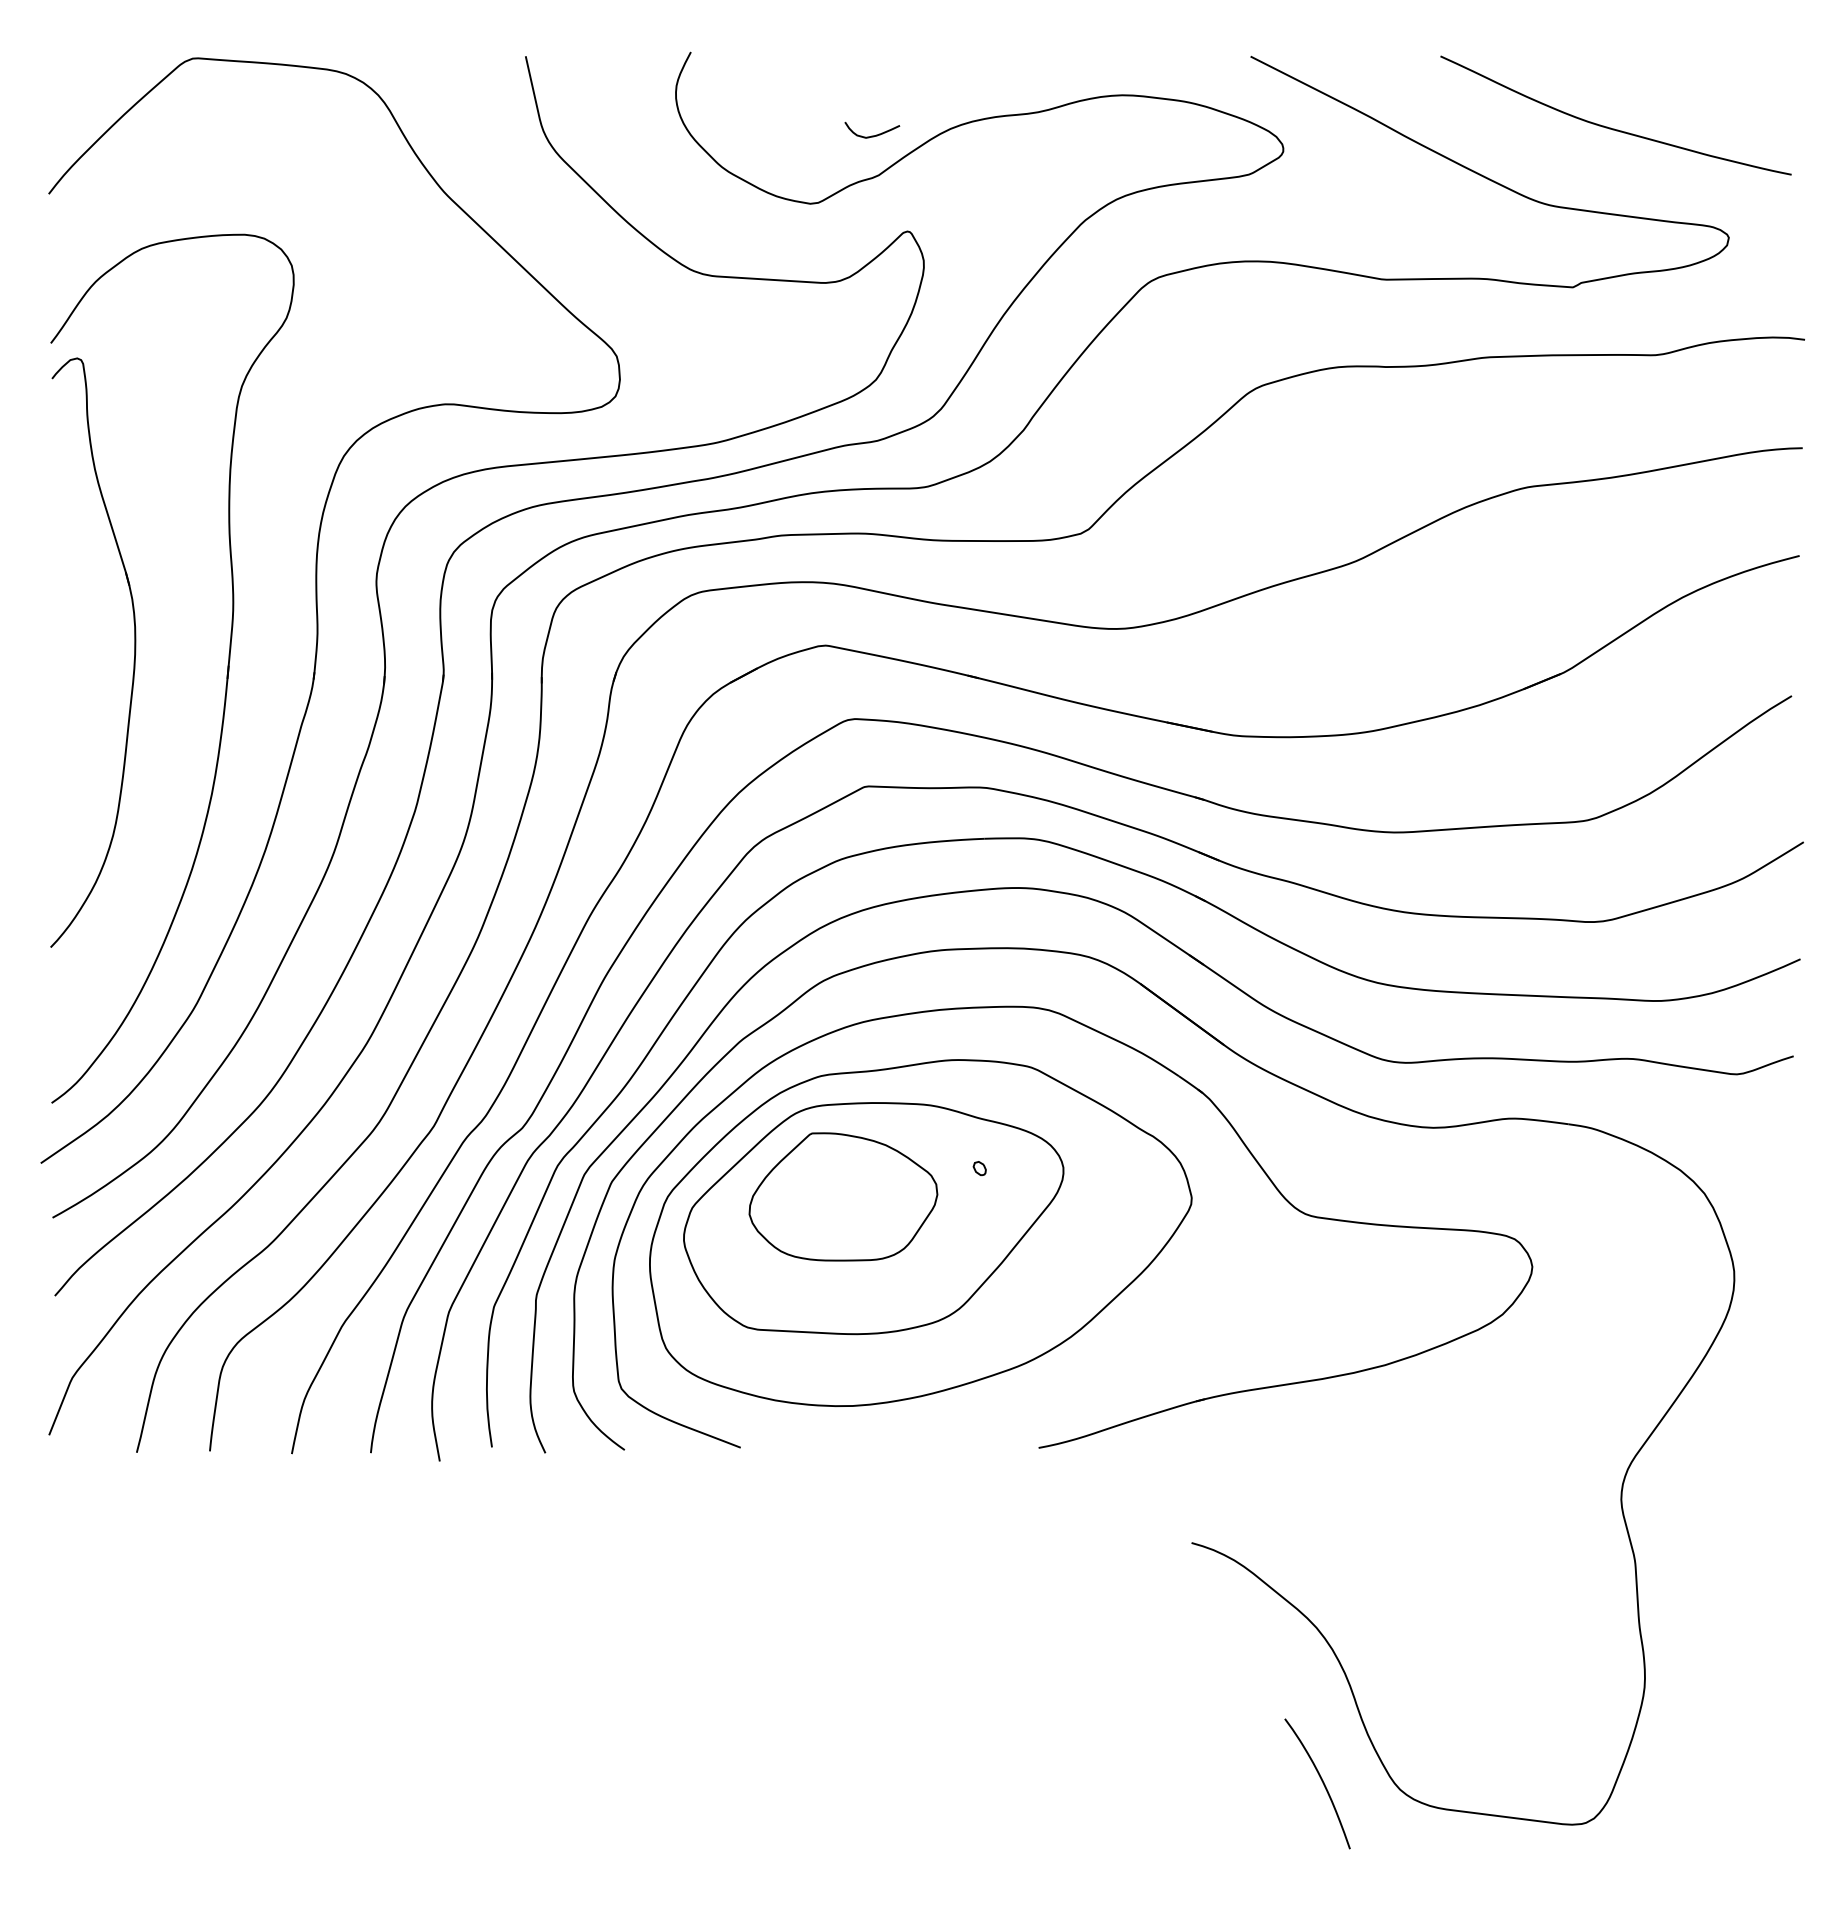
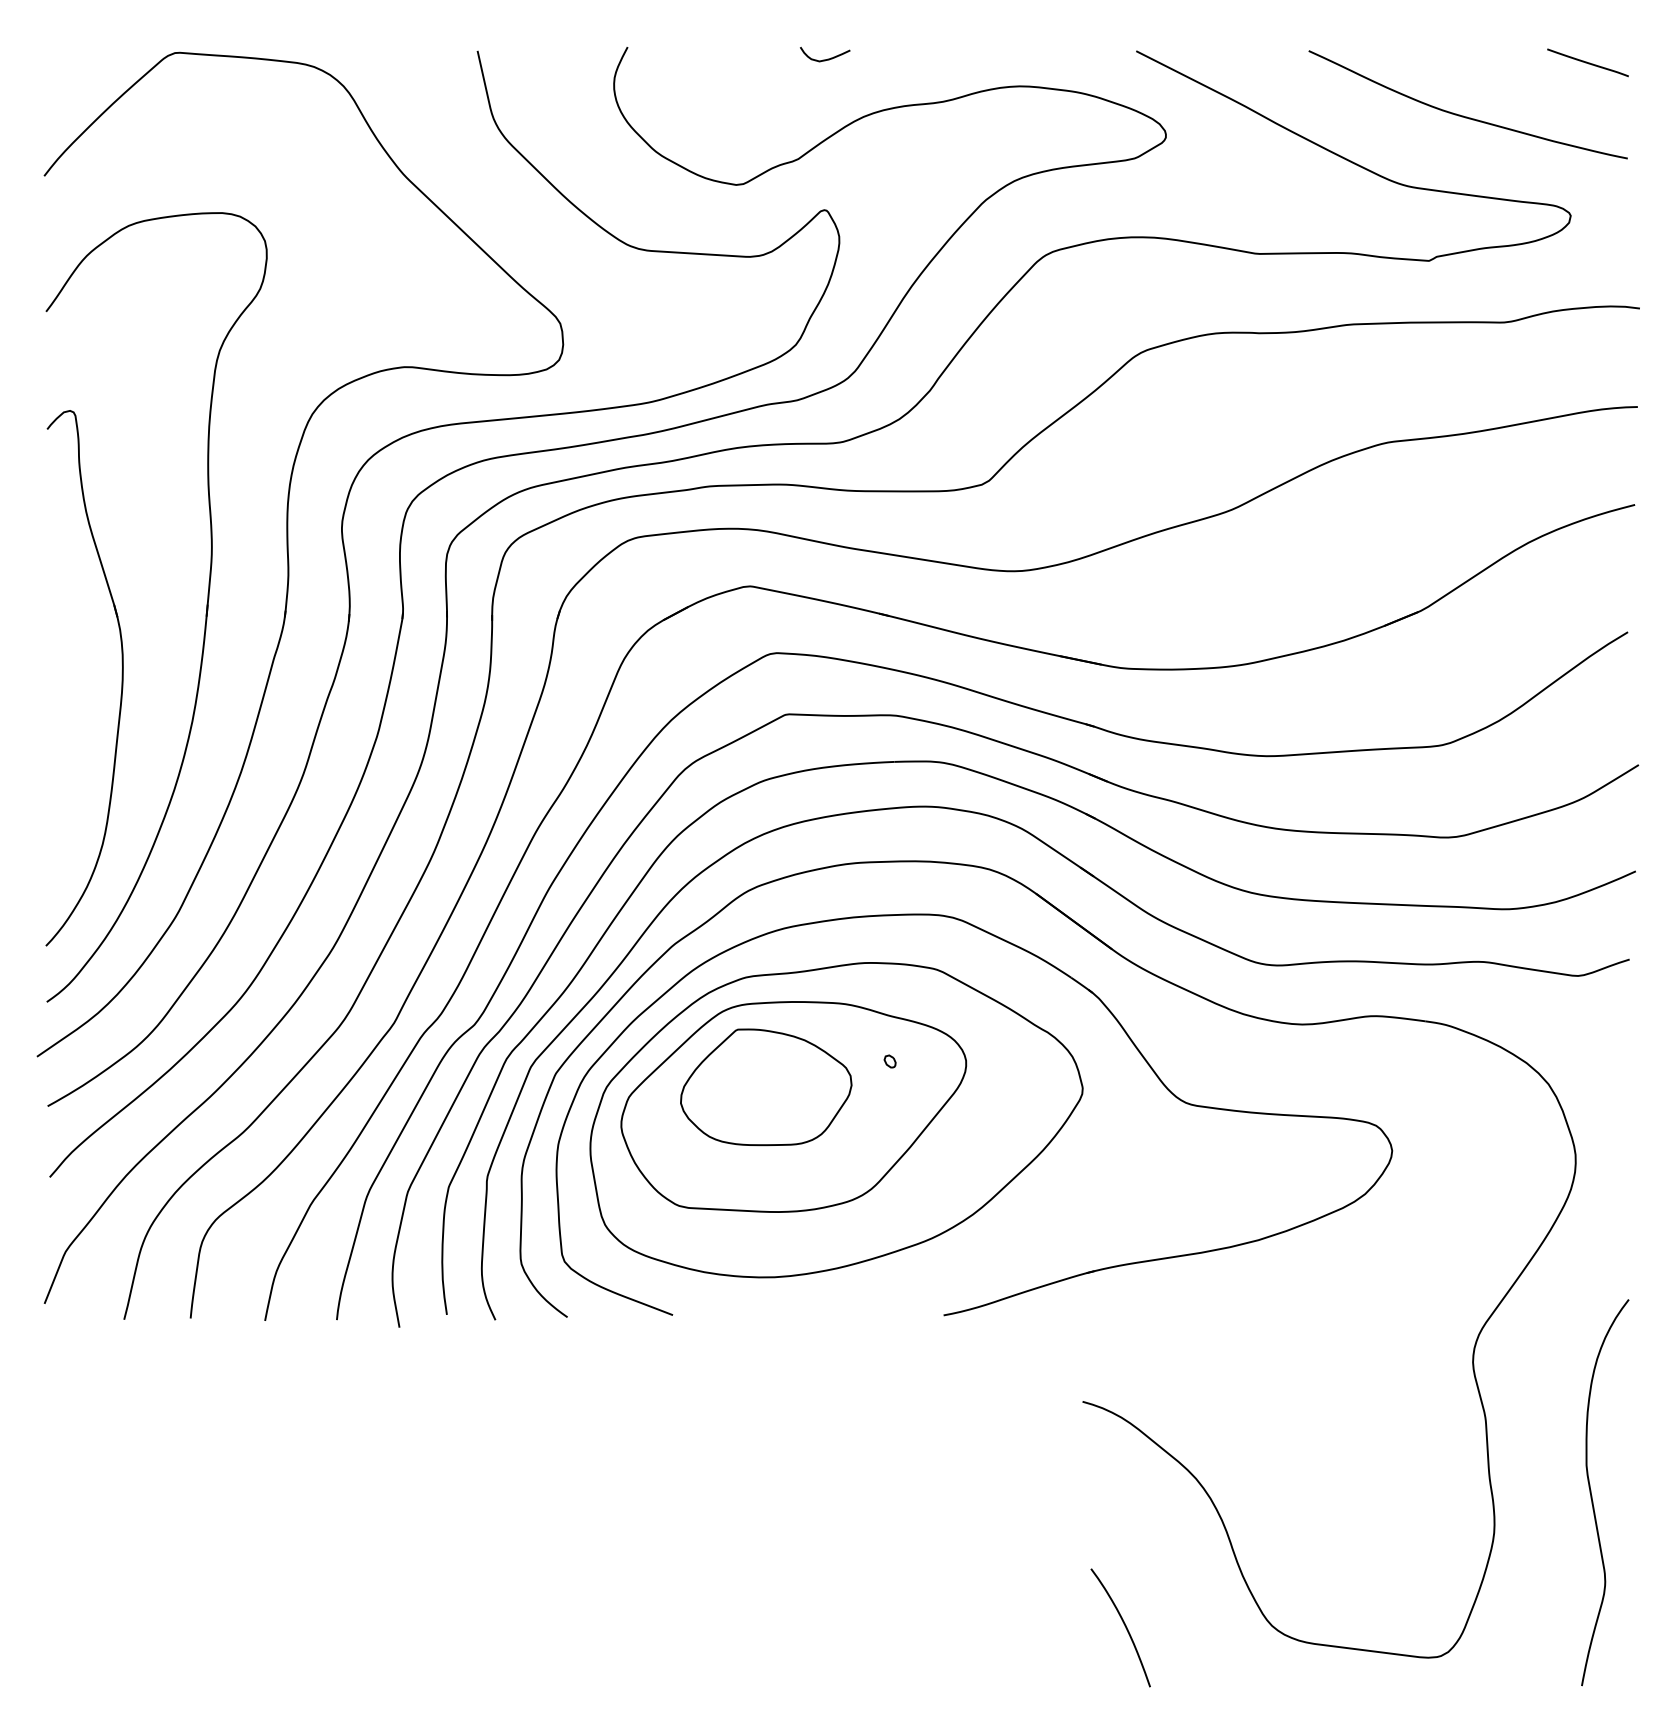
line: (1747, 68) -> (1587, 62), added
curve: (872, 135) -> (825, 59), moved
part: (133, 660) -> (121, 685), moved
curve: (1752, 1645) -> (1592, 1494), added
curve: (1321, 1781) -> (1124, 1625), moved

